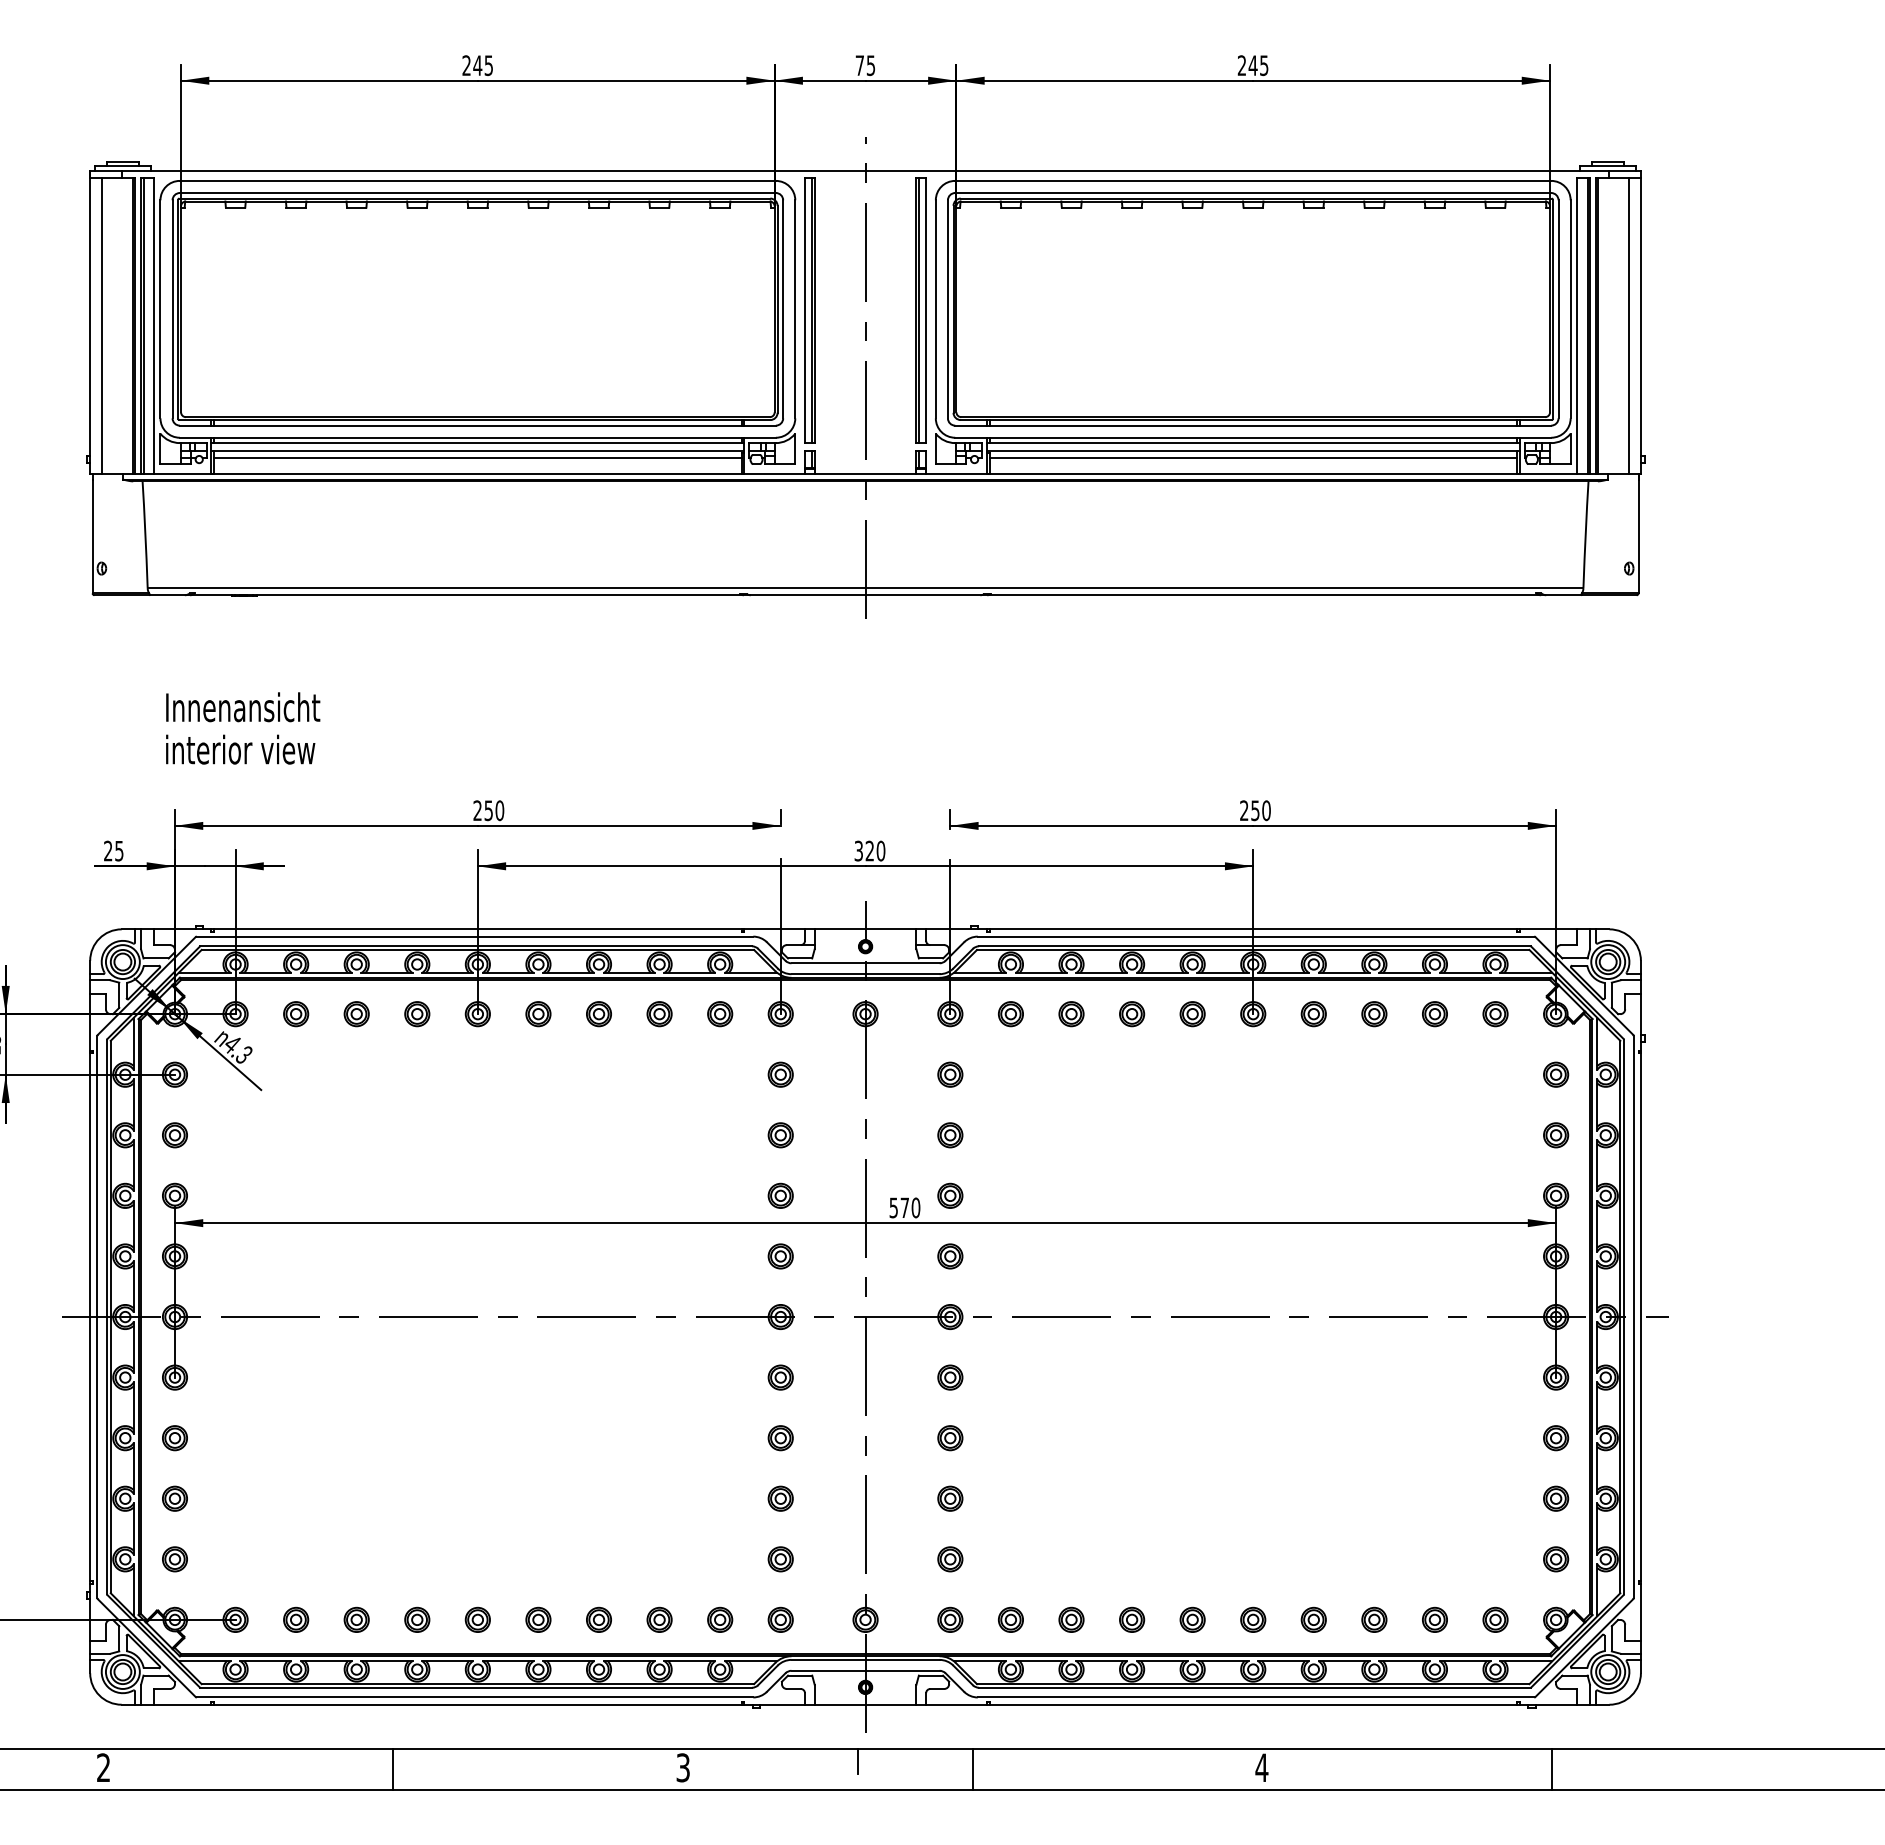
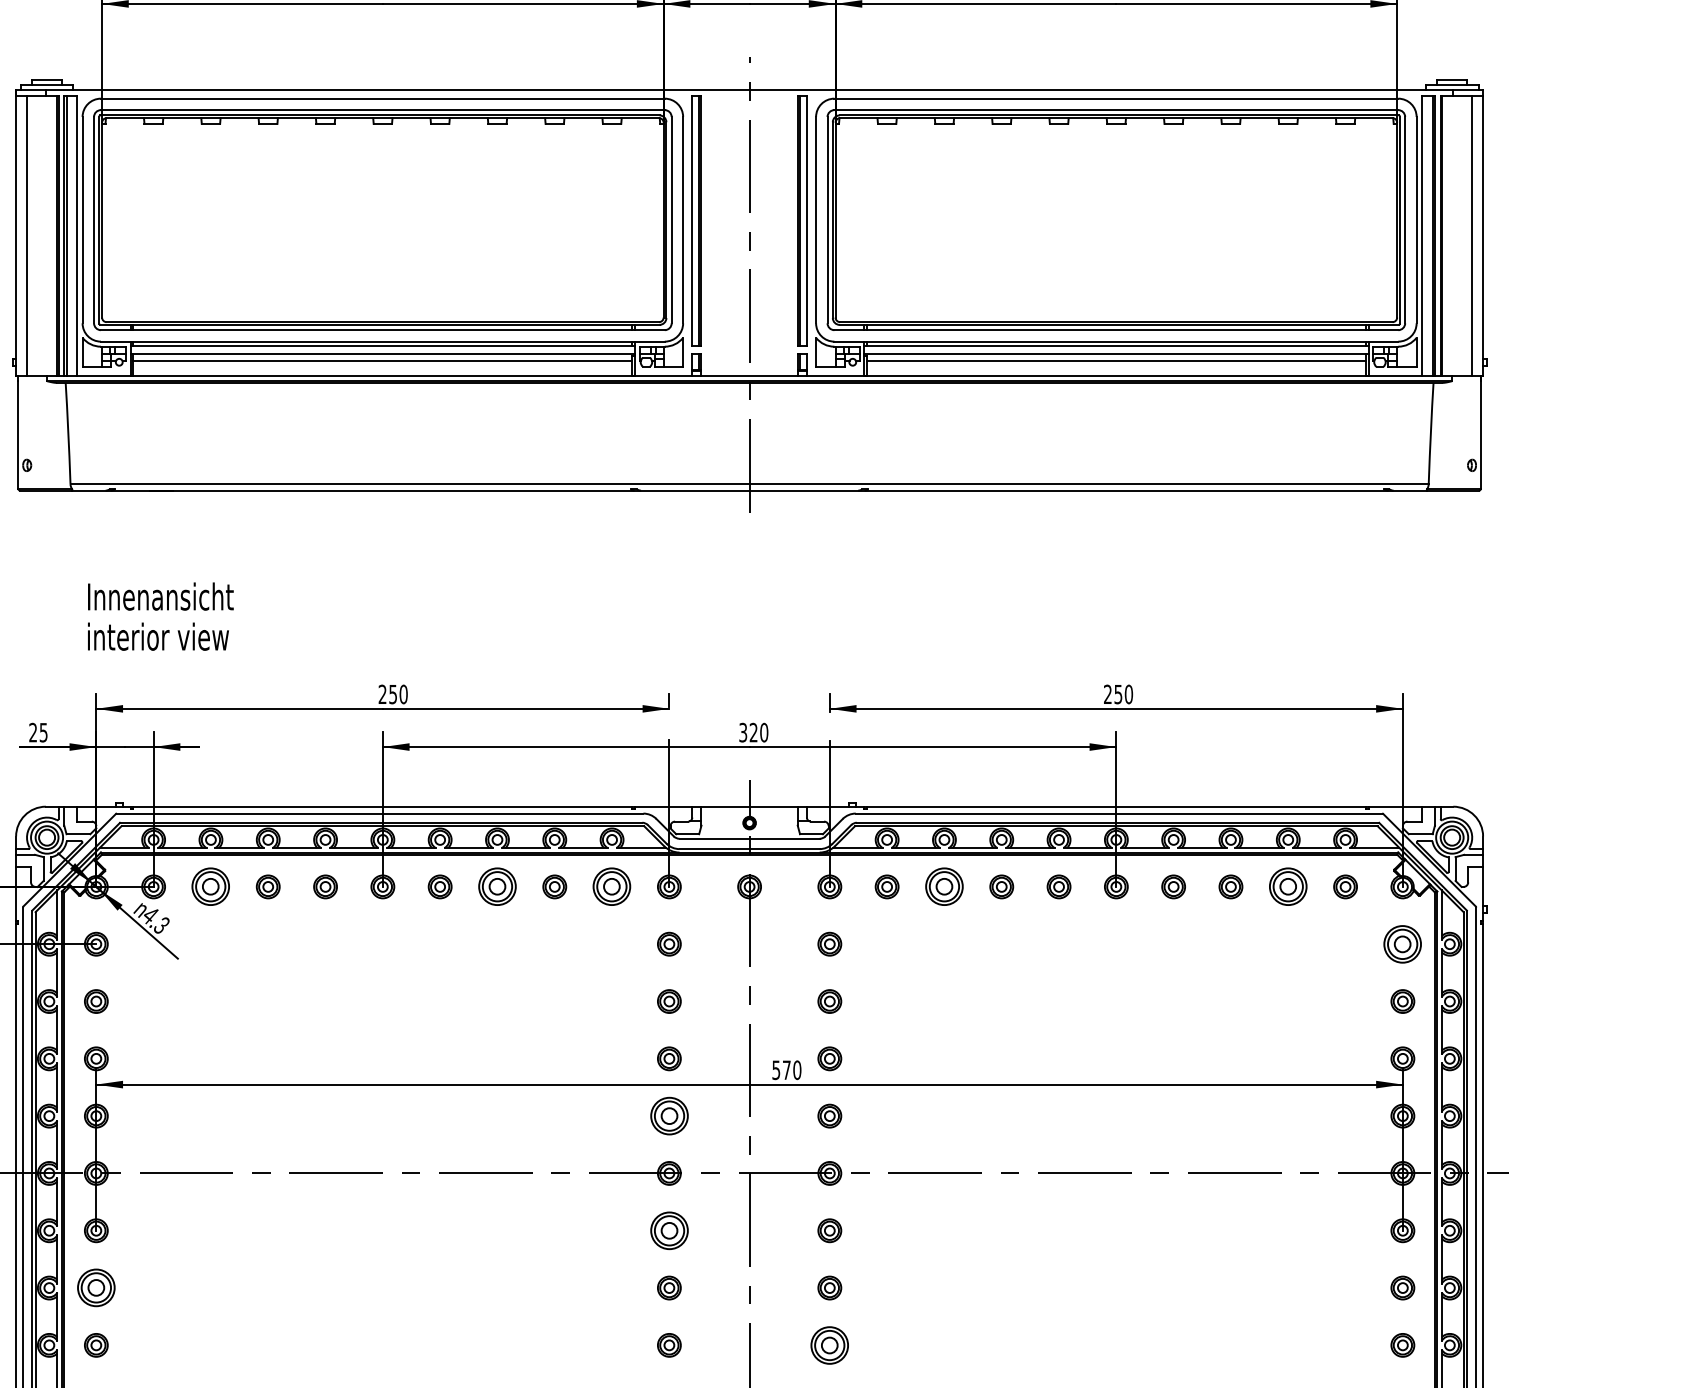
part: (296, 1014) -> (211, 887), size x1.6
part: (598, 1014) -> (496, 887), size x1.6
part: (720, 1014) -> (612, 887), size x1.6
part: (1071, 1014) -> (944, 887), size x1.6
part: (1434, 1014) -> (1287, 887), size x1.6
part: (1556, 1074) -> (1403, 944), size x1.6
part: (780, 1256) -> (669, 1116), size x1.6
part: (780, 1377) -> (669, 1230), size x1.6
part: (174, 1438) -> (95, 1288), size x1.6
part: (950, 1498) -> (829, 1345), size x1.6

